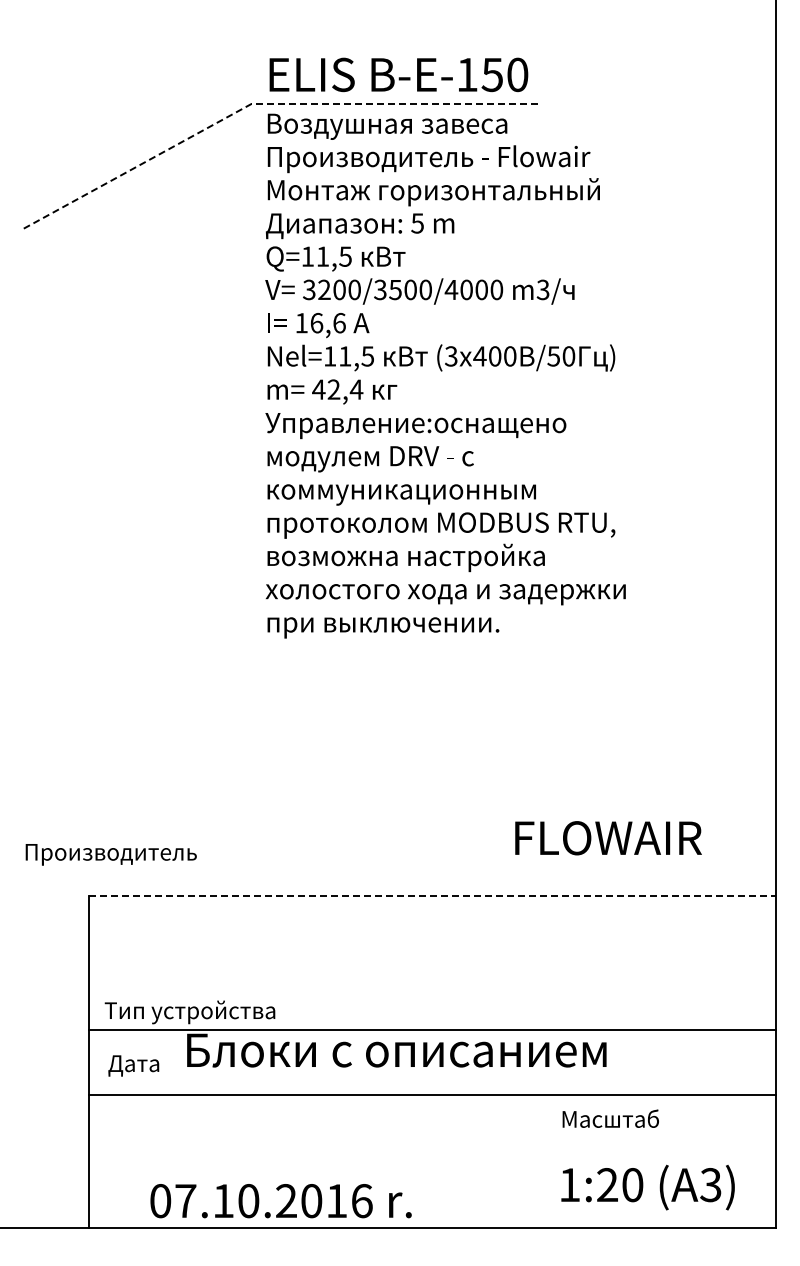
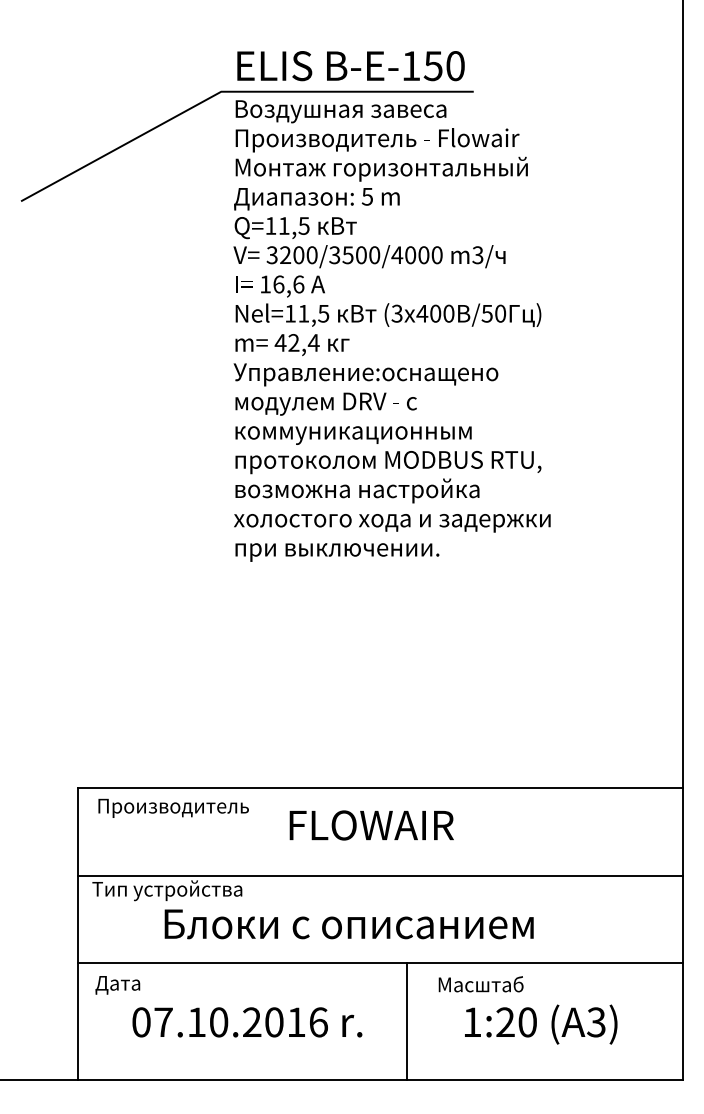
line: (265, 104) -> (233, 92), dashed -> solid
text: (608, 838) -> (371, 825), moved
text: (110, 854) -> (173, 808), moved
line: (432, 895) -> (380, 787), dashed -> solid
line: (432, 1030) -> (380, 875), moved
text: (133, 1065) -> (117, 984), moved
text: (610, 1118) -> (480, 984), moved
line: (462, 1161) -> (406, 1021), added
text: (647, 1187) -> (540, 1024), moved
text: (280, 1201) -> (246, 1022), moved

